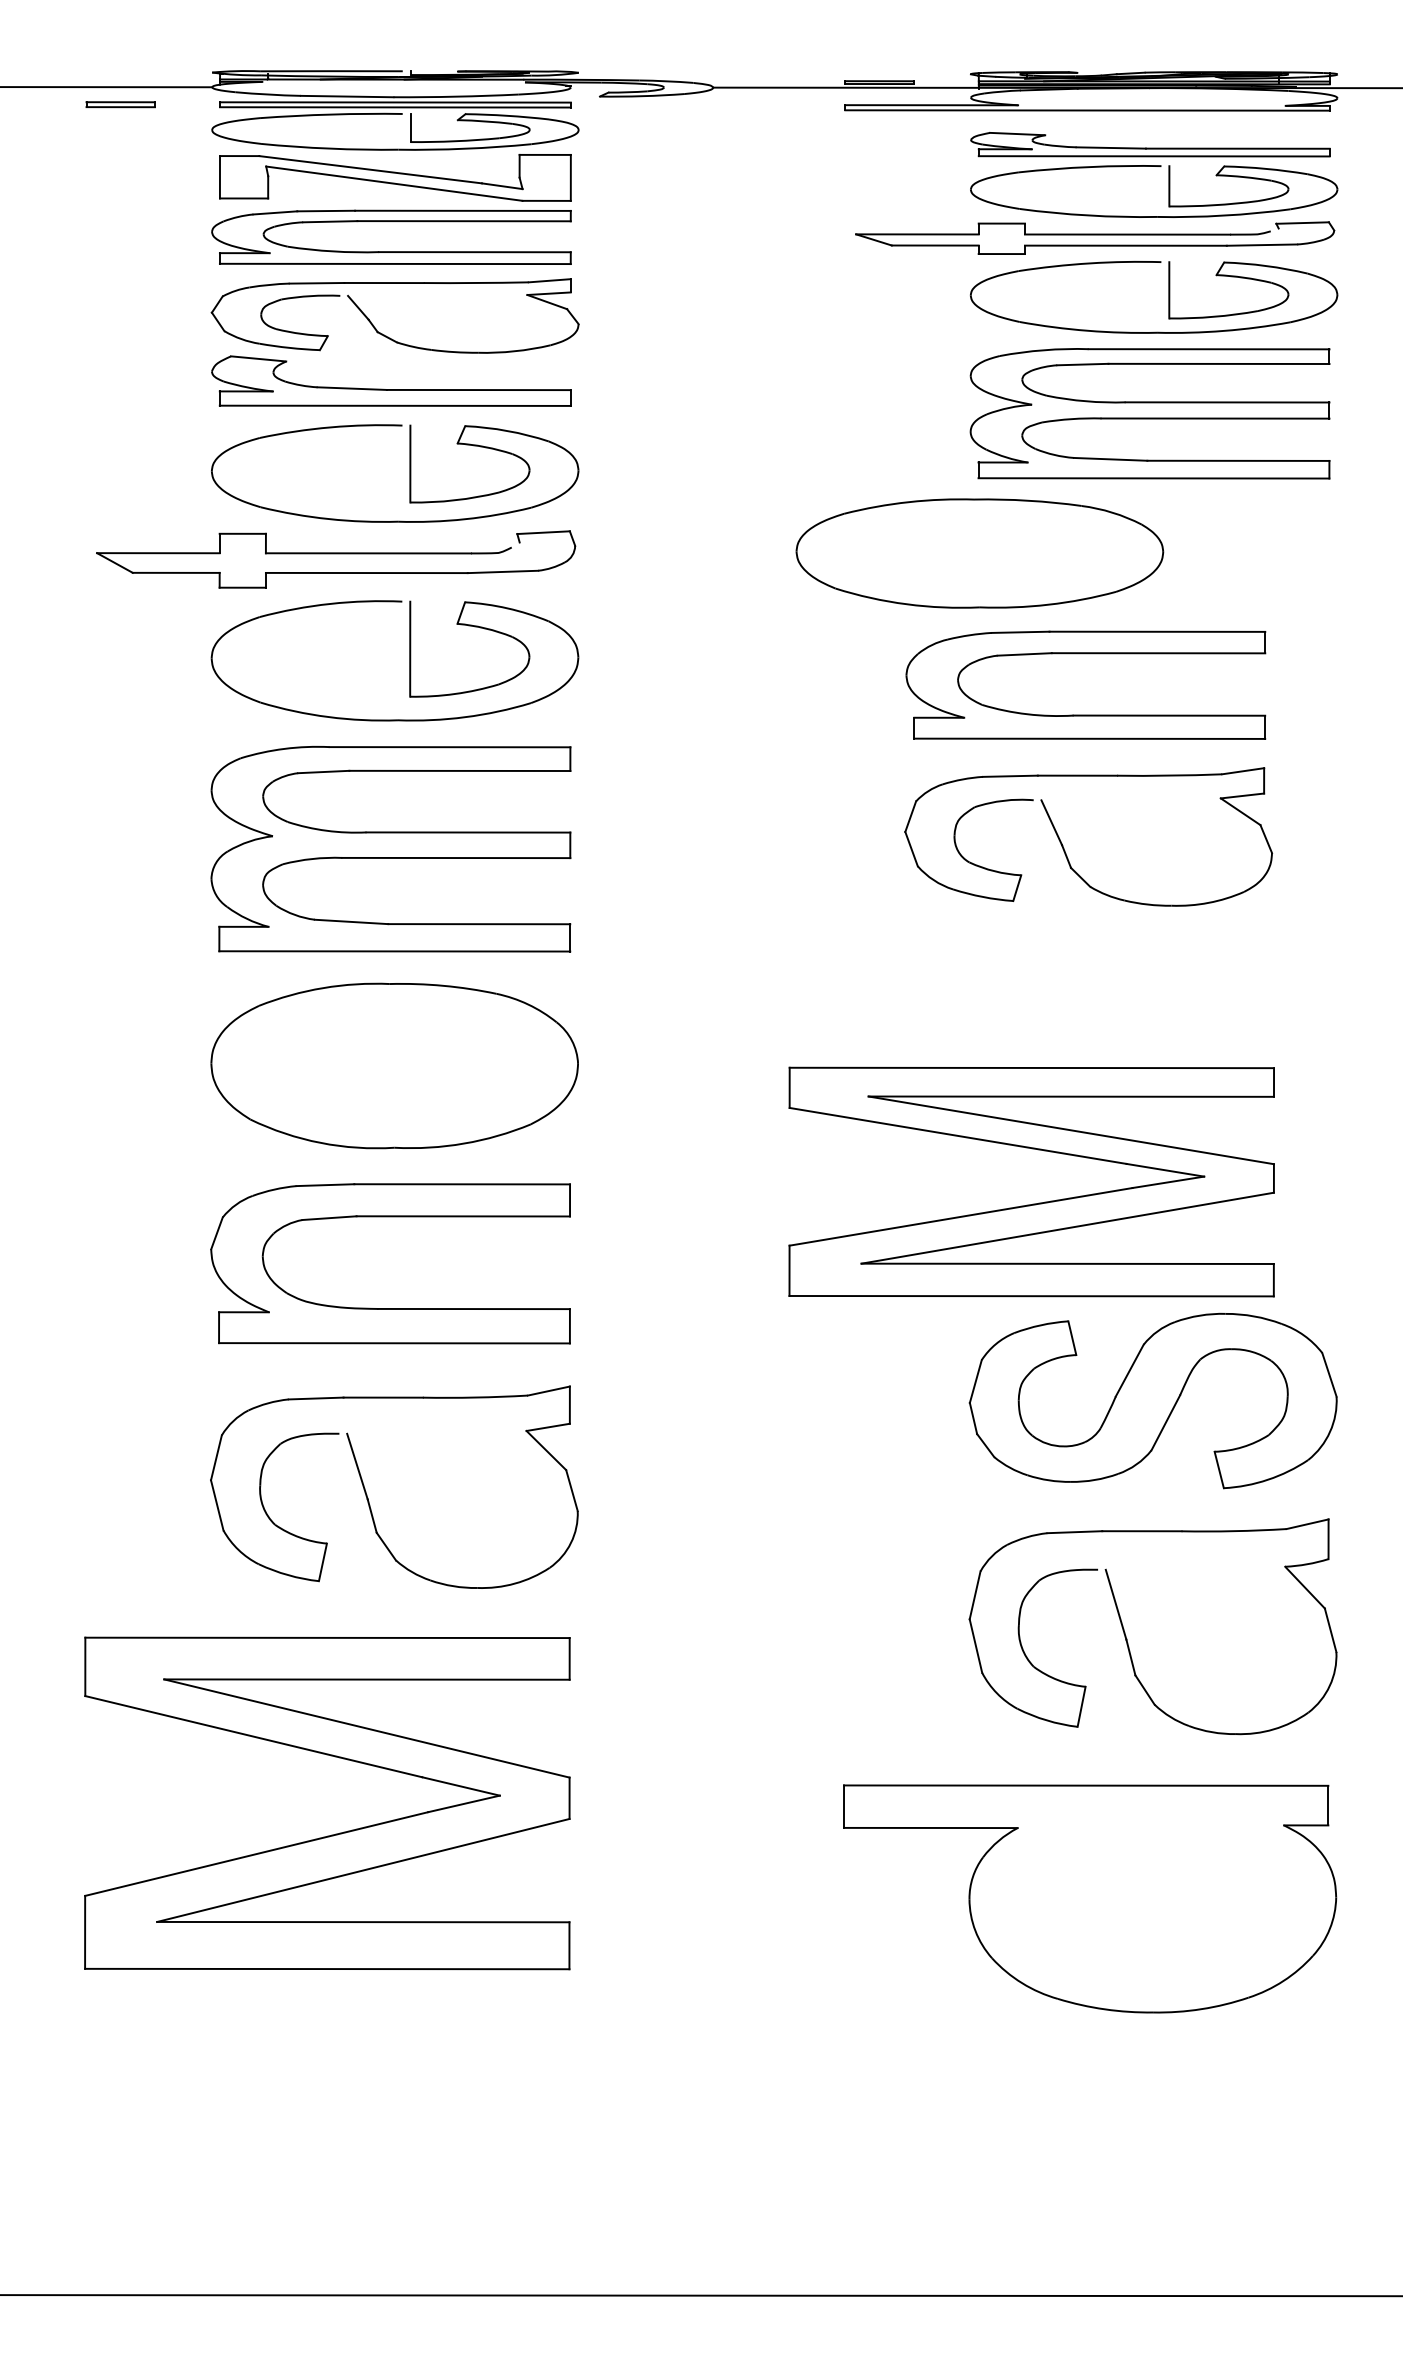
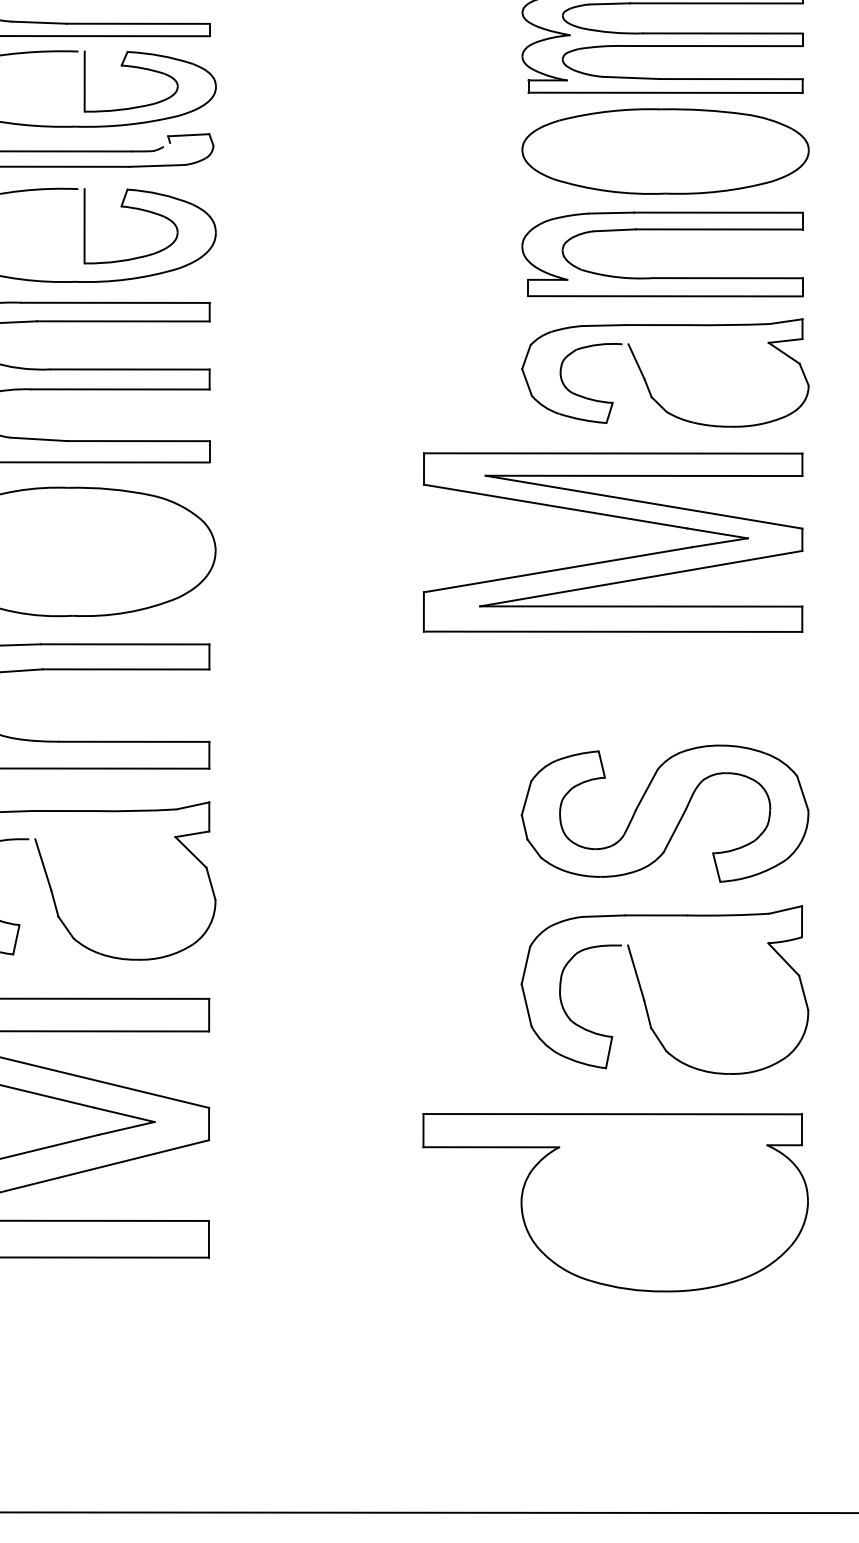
part: (979, 553) -> (665, 151), moved
part: (1085, 654) -> (662, 230), moved
part: (1063, 845) -> (645, 379), moved
part: (1032, 1203) -> (613, 559), moved

